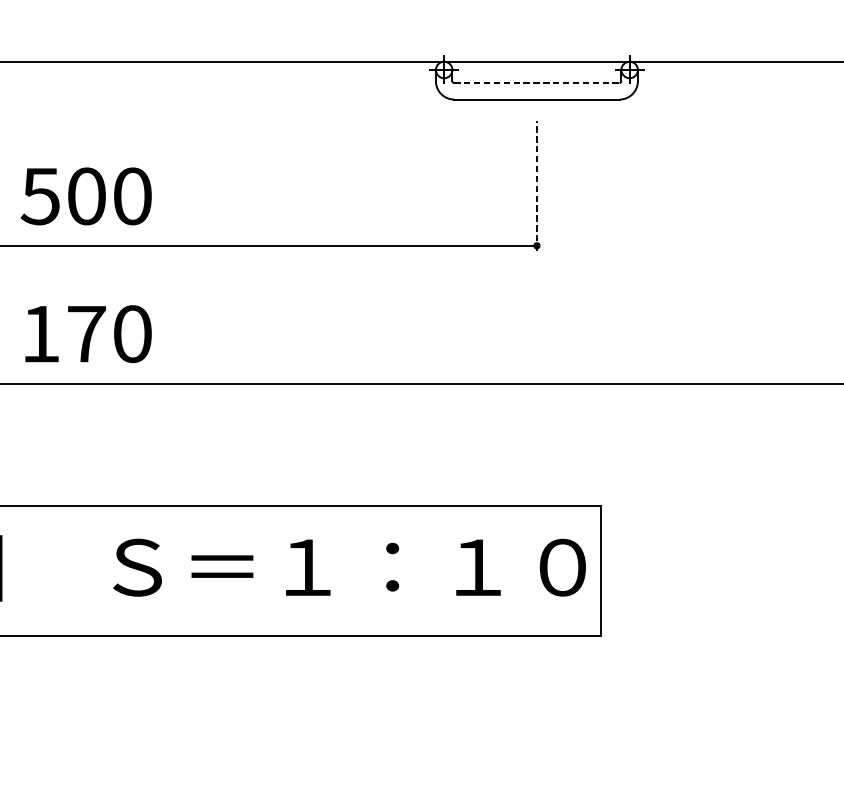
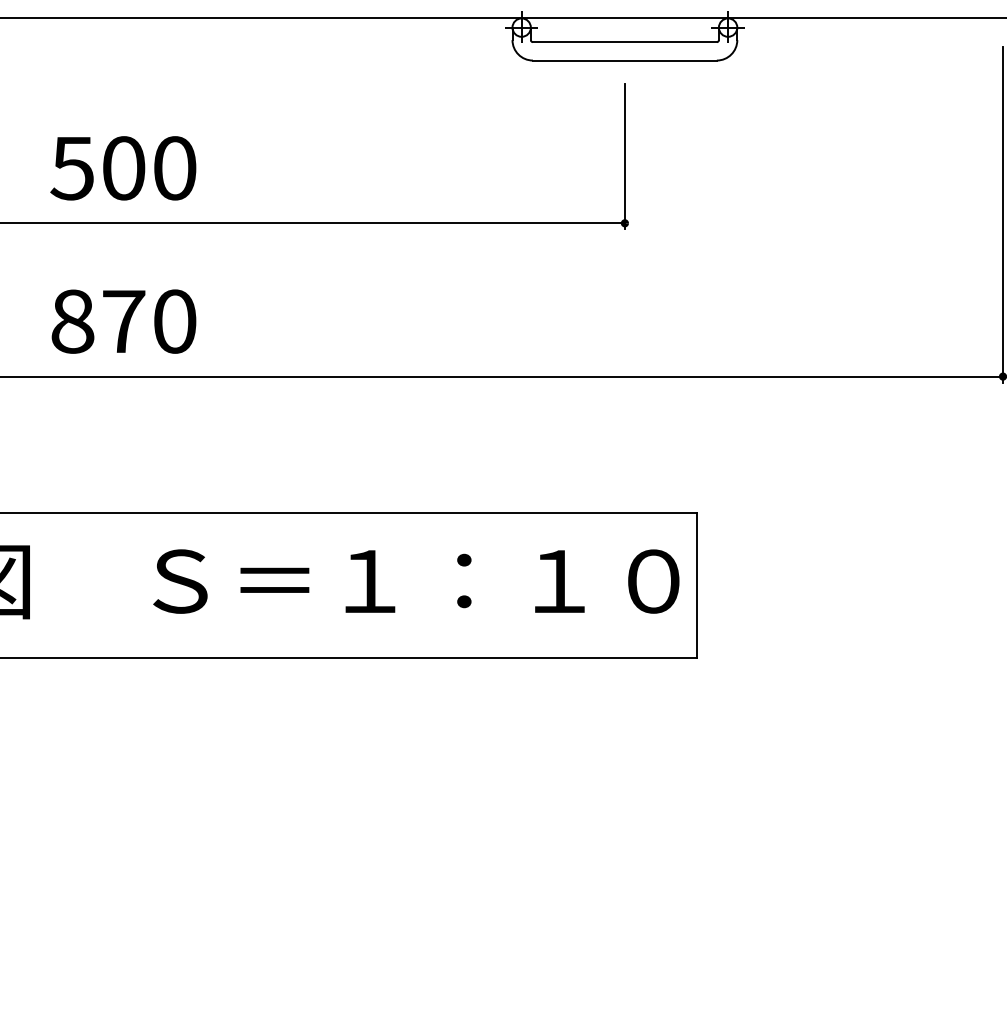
line: (536, 83) -> (624, 42), dashed -> solid
line: (536, 185) -> (624, 156), dashed -> solid
text: (40, 334) -> (72, 321), 170 -> 870

